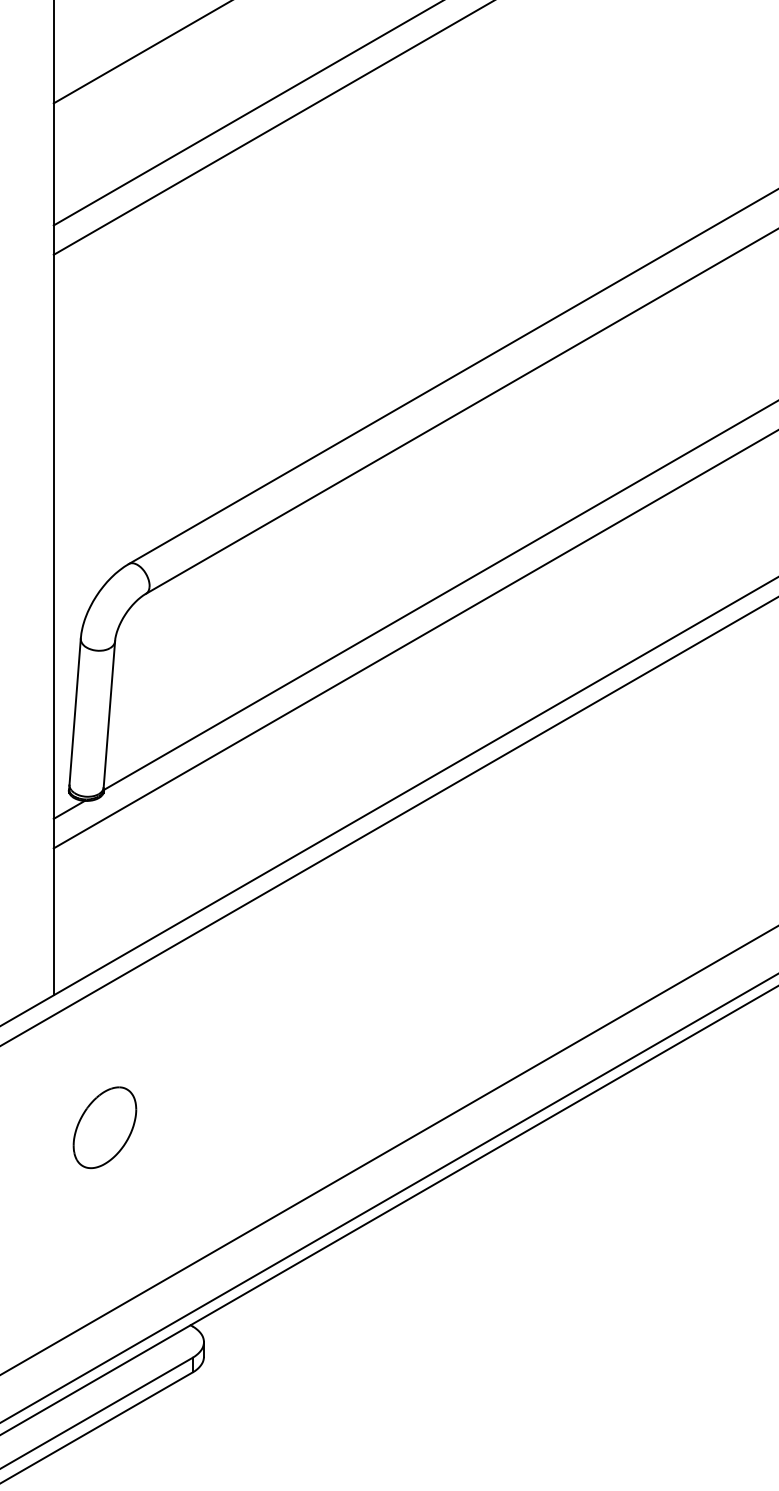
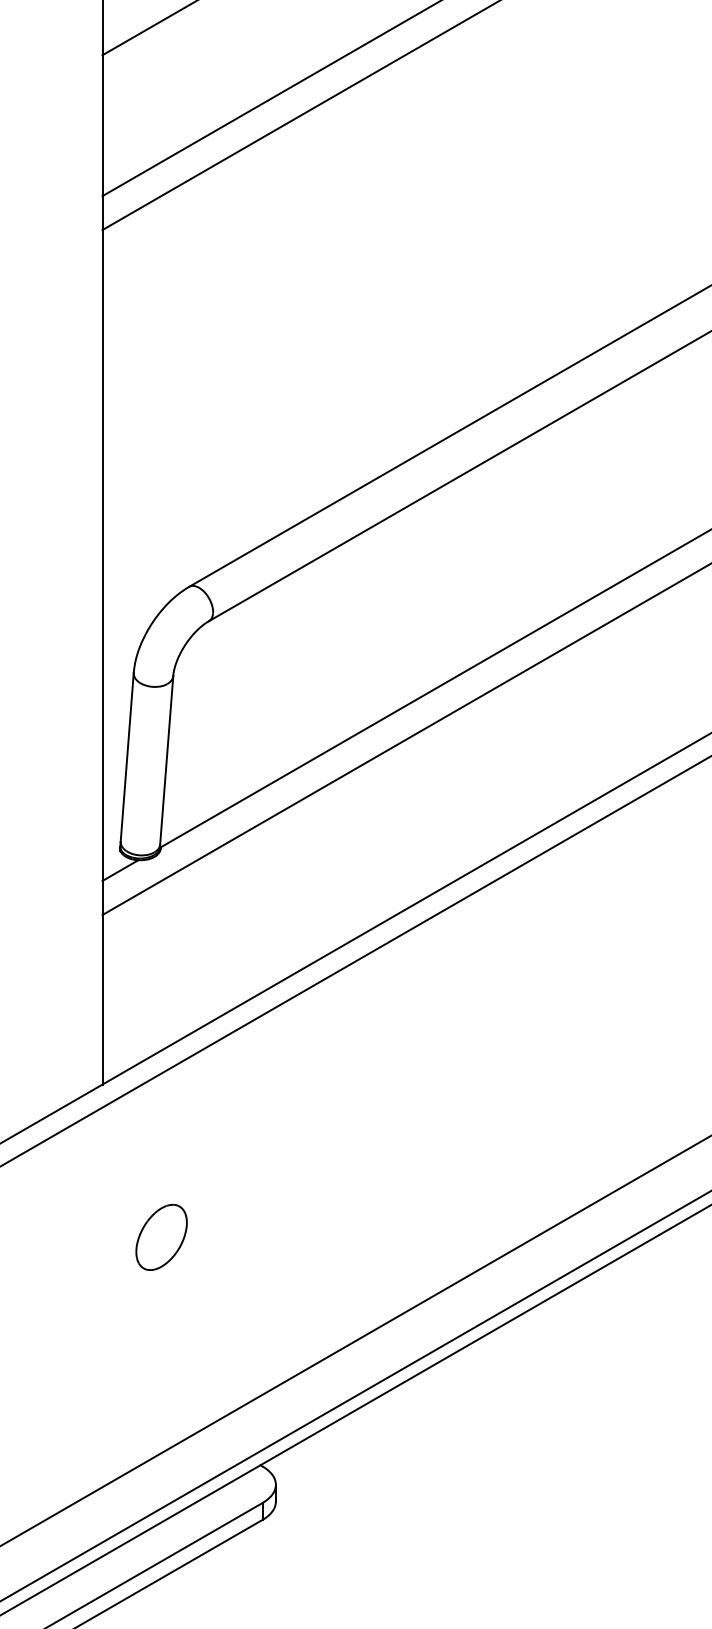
part: (104, 1127) -> (161, 1237), size x0.7

